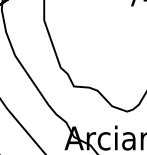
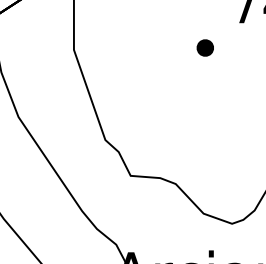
part: (112, 18) -> (204, 46), added

